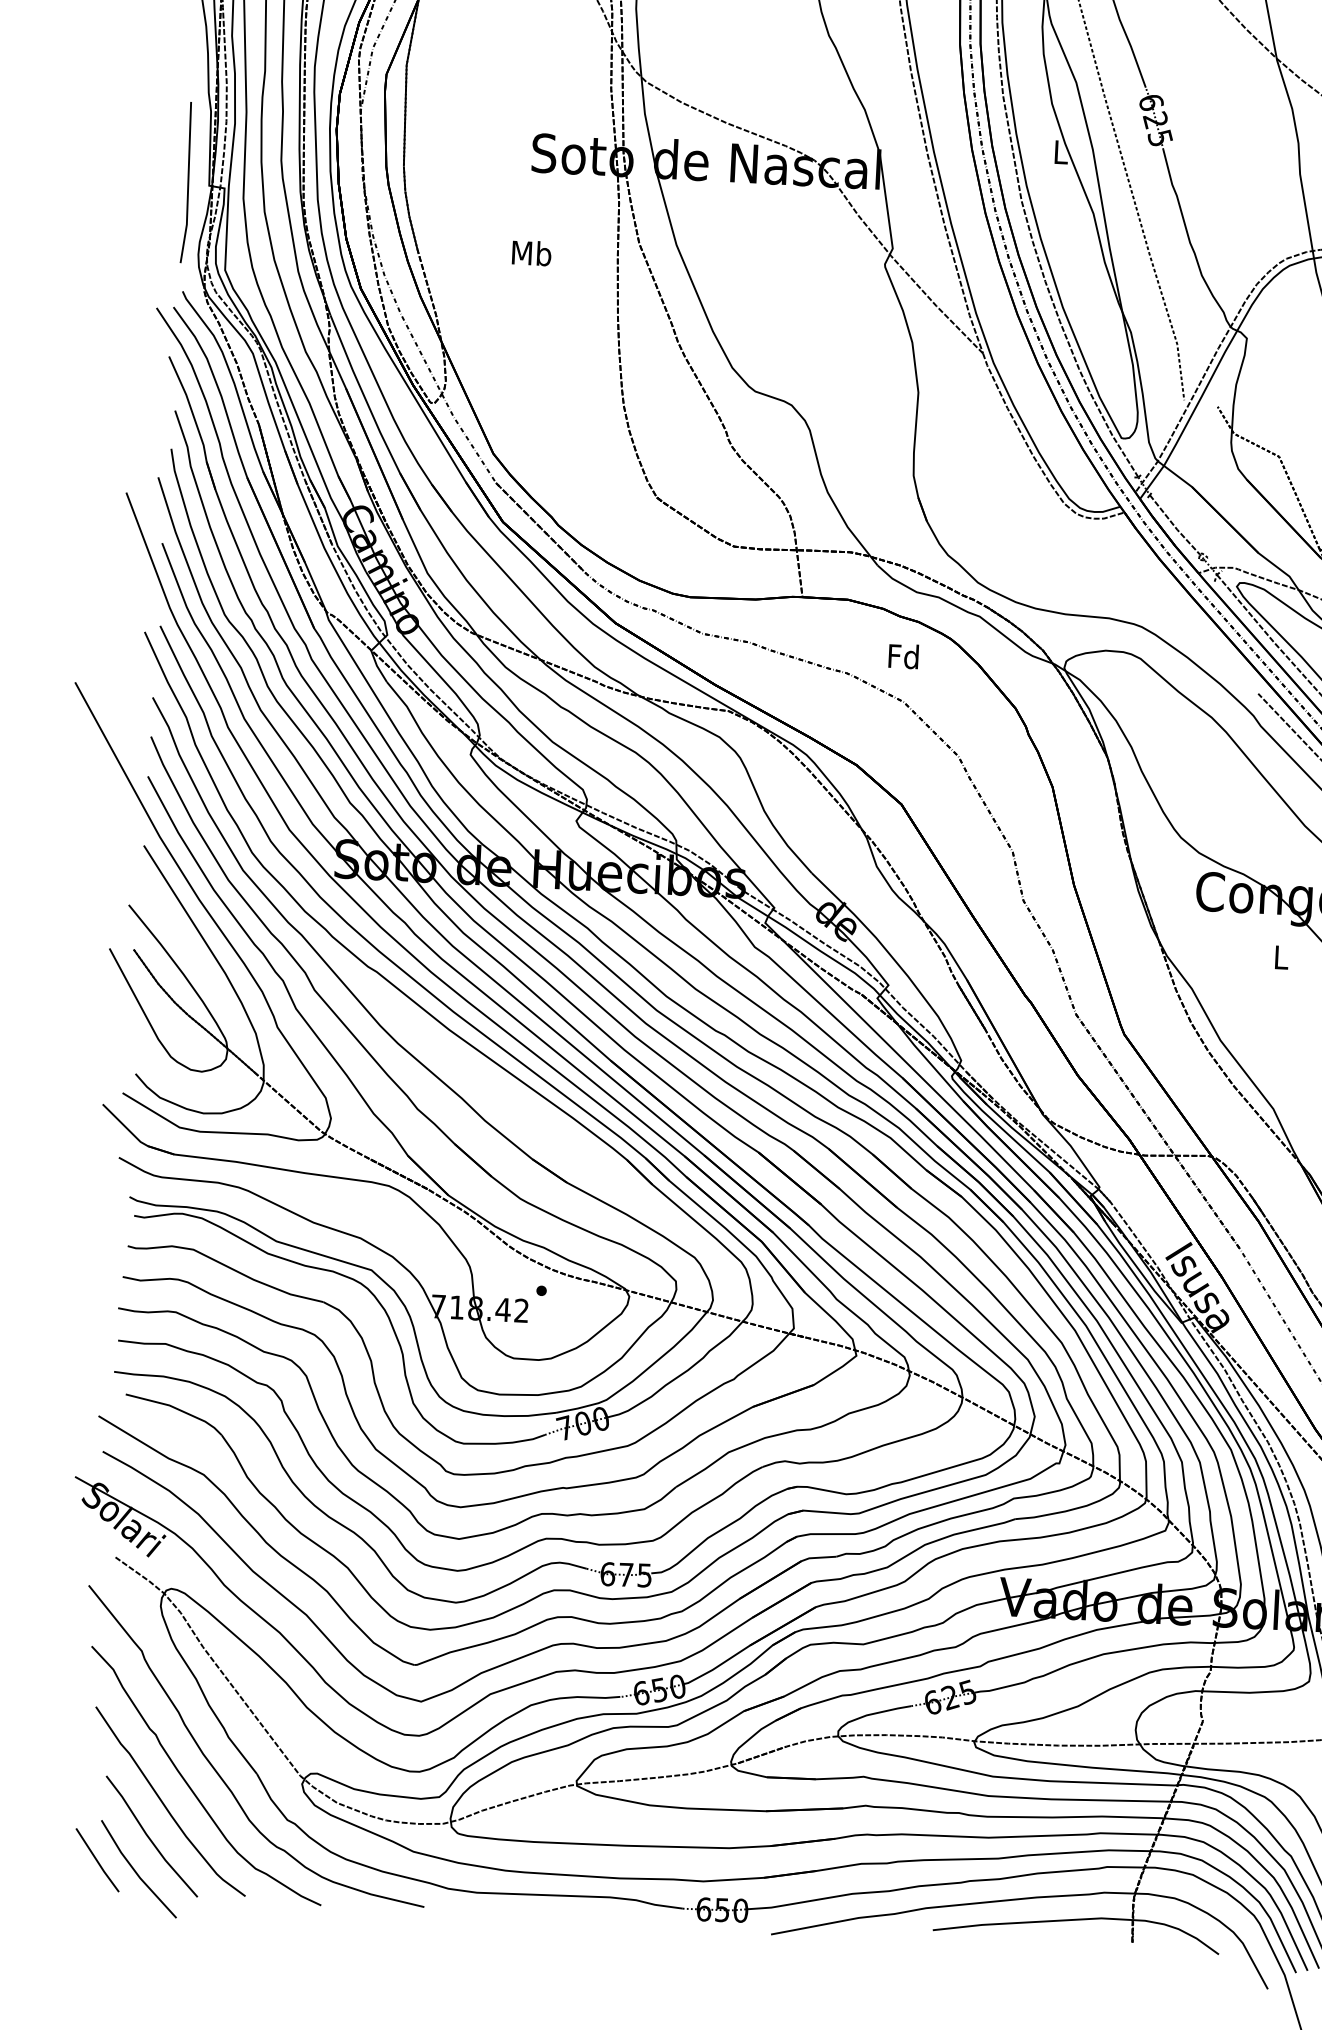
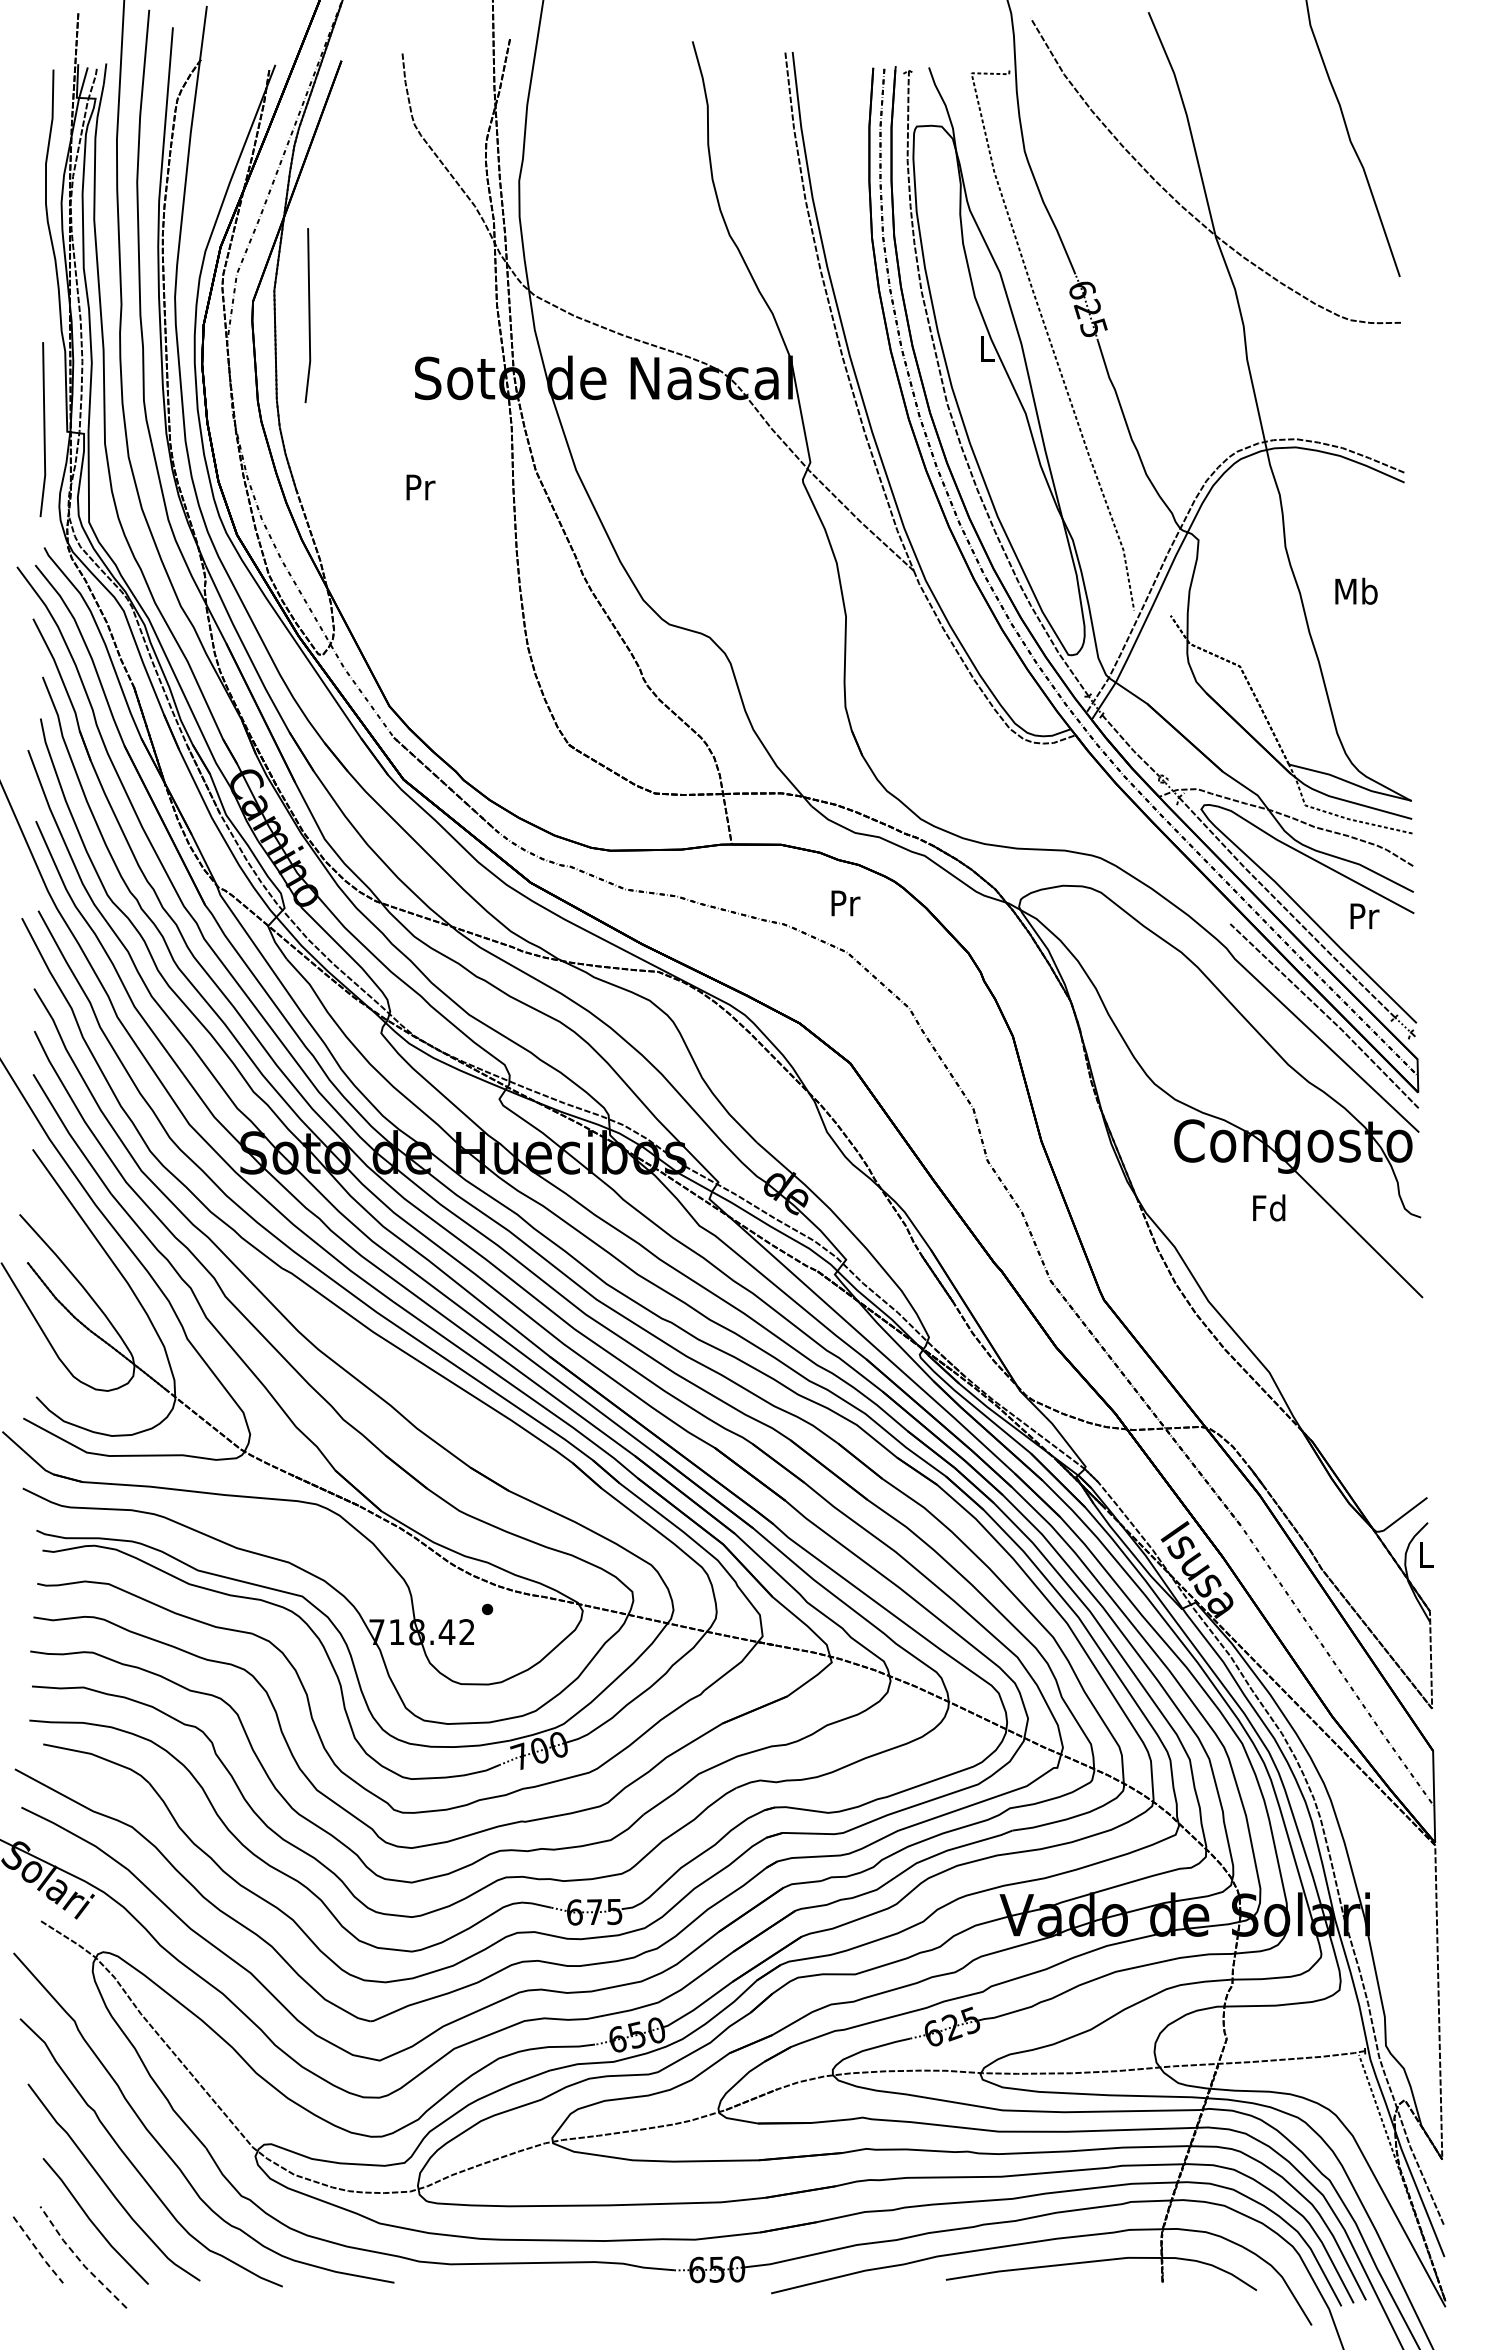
line: (437, 89) -> (308, 315), added
text: (532, 252) -> (420, 486), Mb -> Pr
text: (903, 655) -> (844, 902), Fd -> Pr
text: (1281, 956) -> (1269, 1207), L -> Fd
line: (97, 1861) -> (38, 2251), solid -> dashed
line: (135, 1871) -> (79, 2260), solid -> dashed

